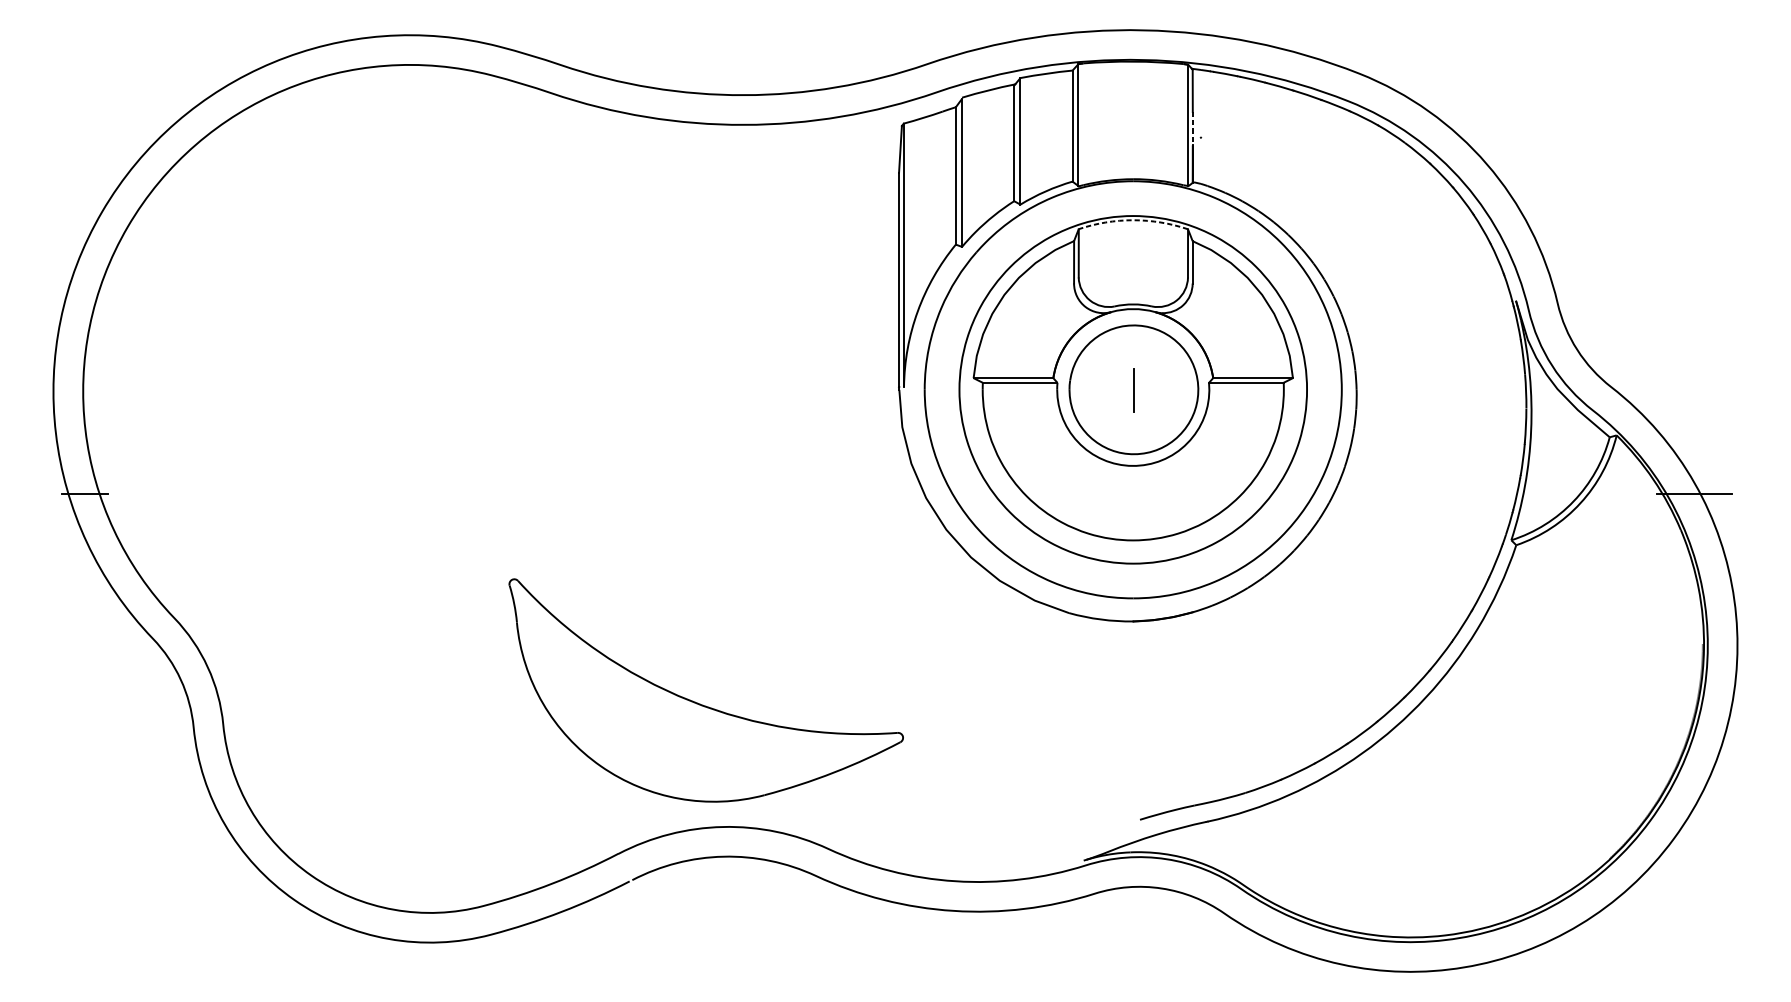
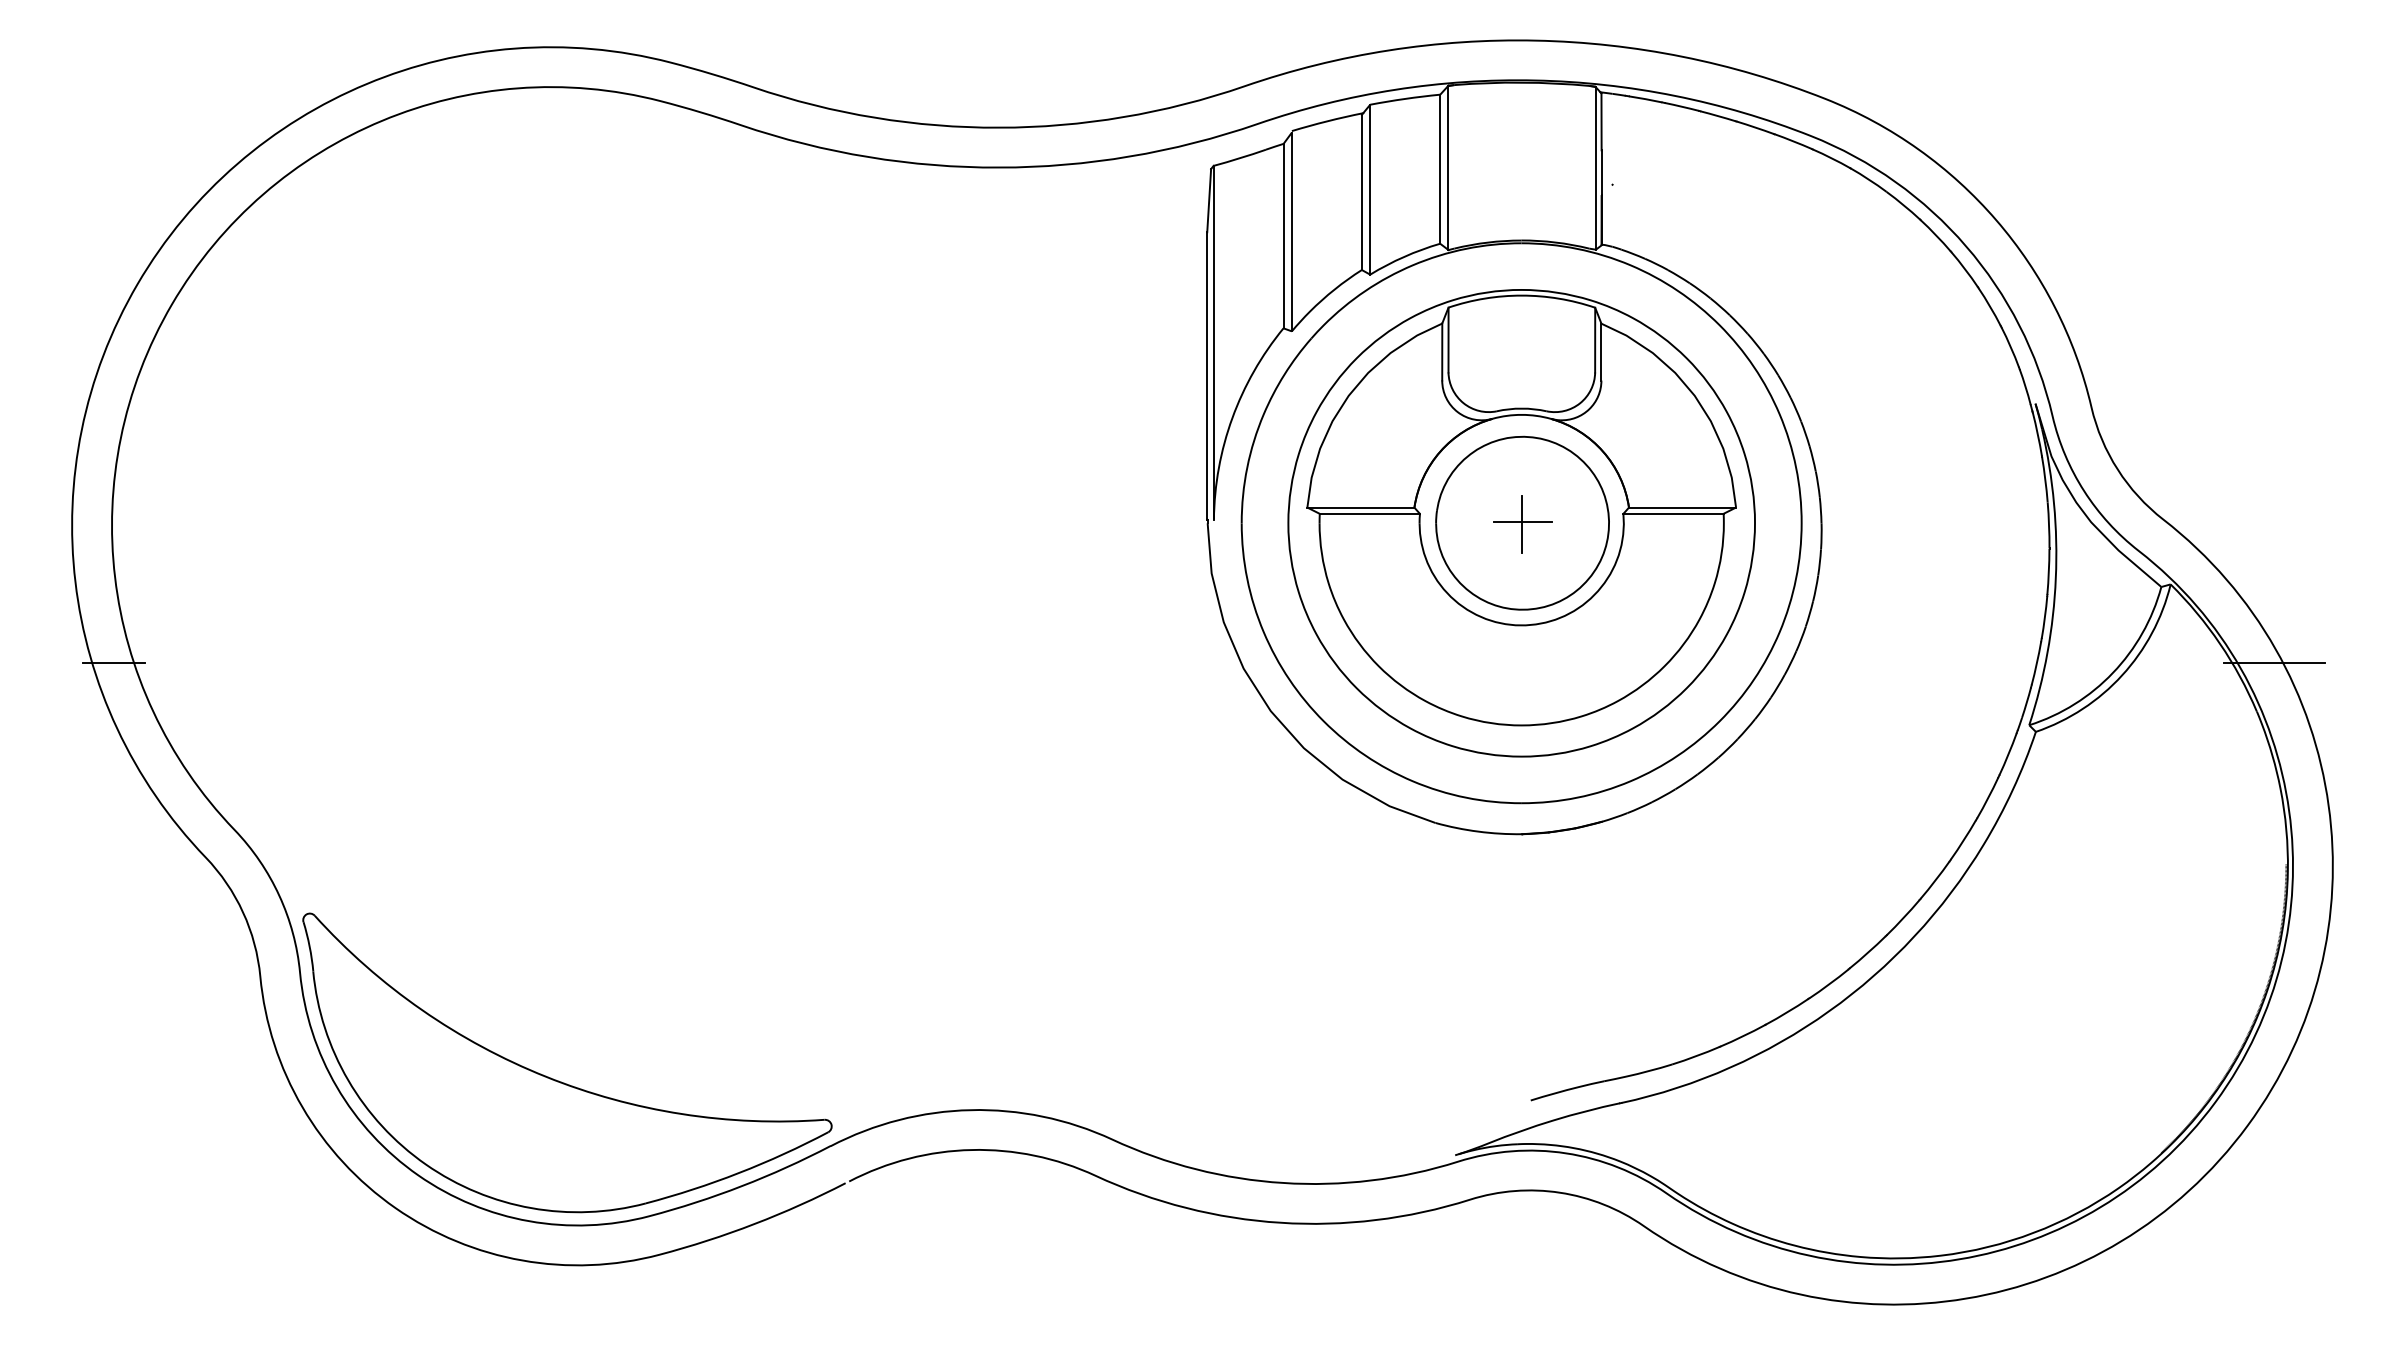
line: (1192, 129) -> (1601, 173), dashed -> solid
arc: (1133, 220) -> (1521, 295), dashed -> solid
line: (1133, 388) -> (1522, 521), added
part: (701, 704) -> (561, 1081), moved

